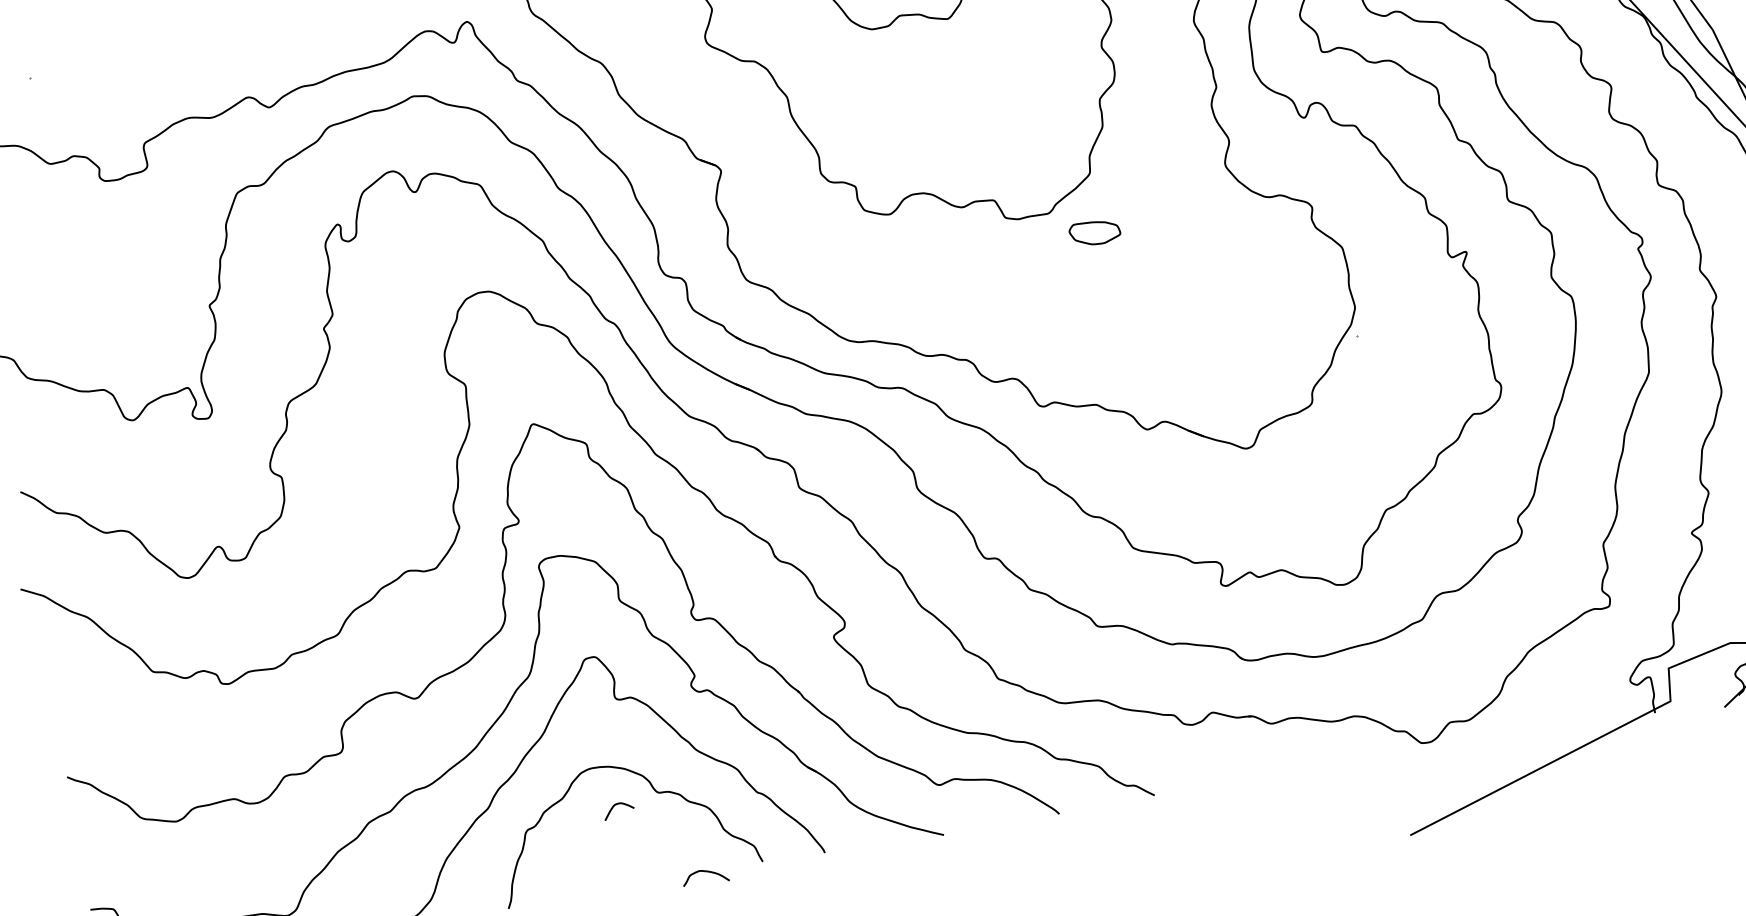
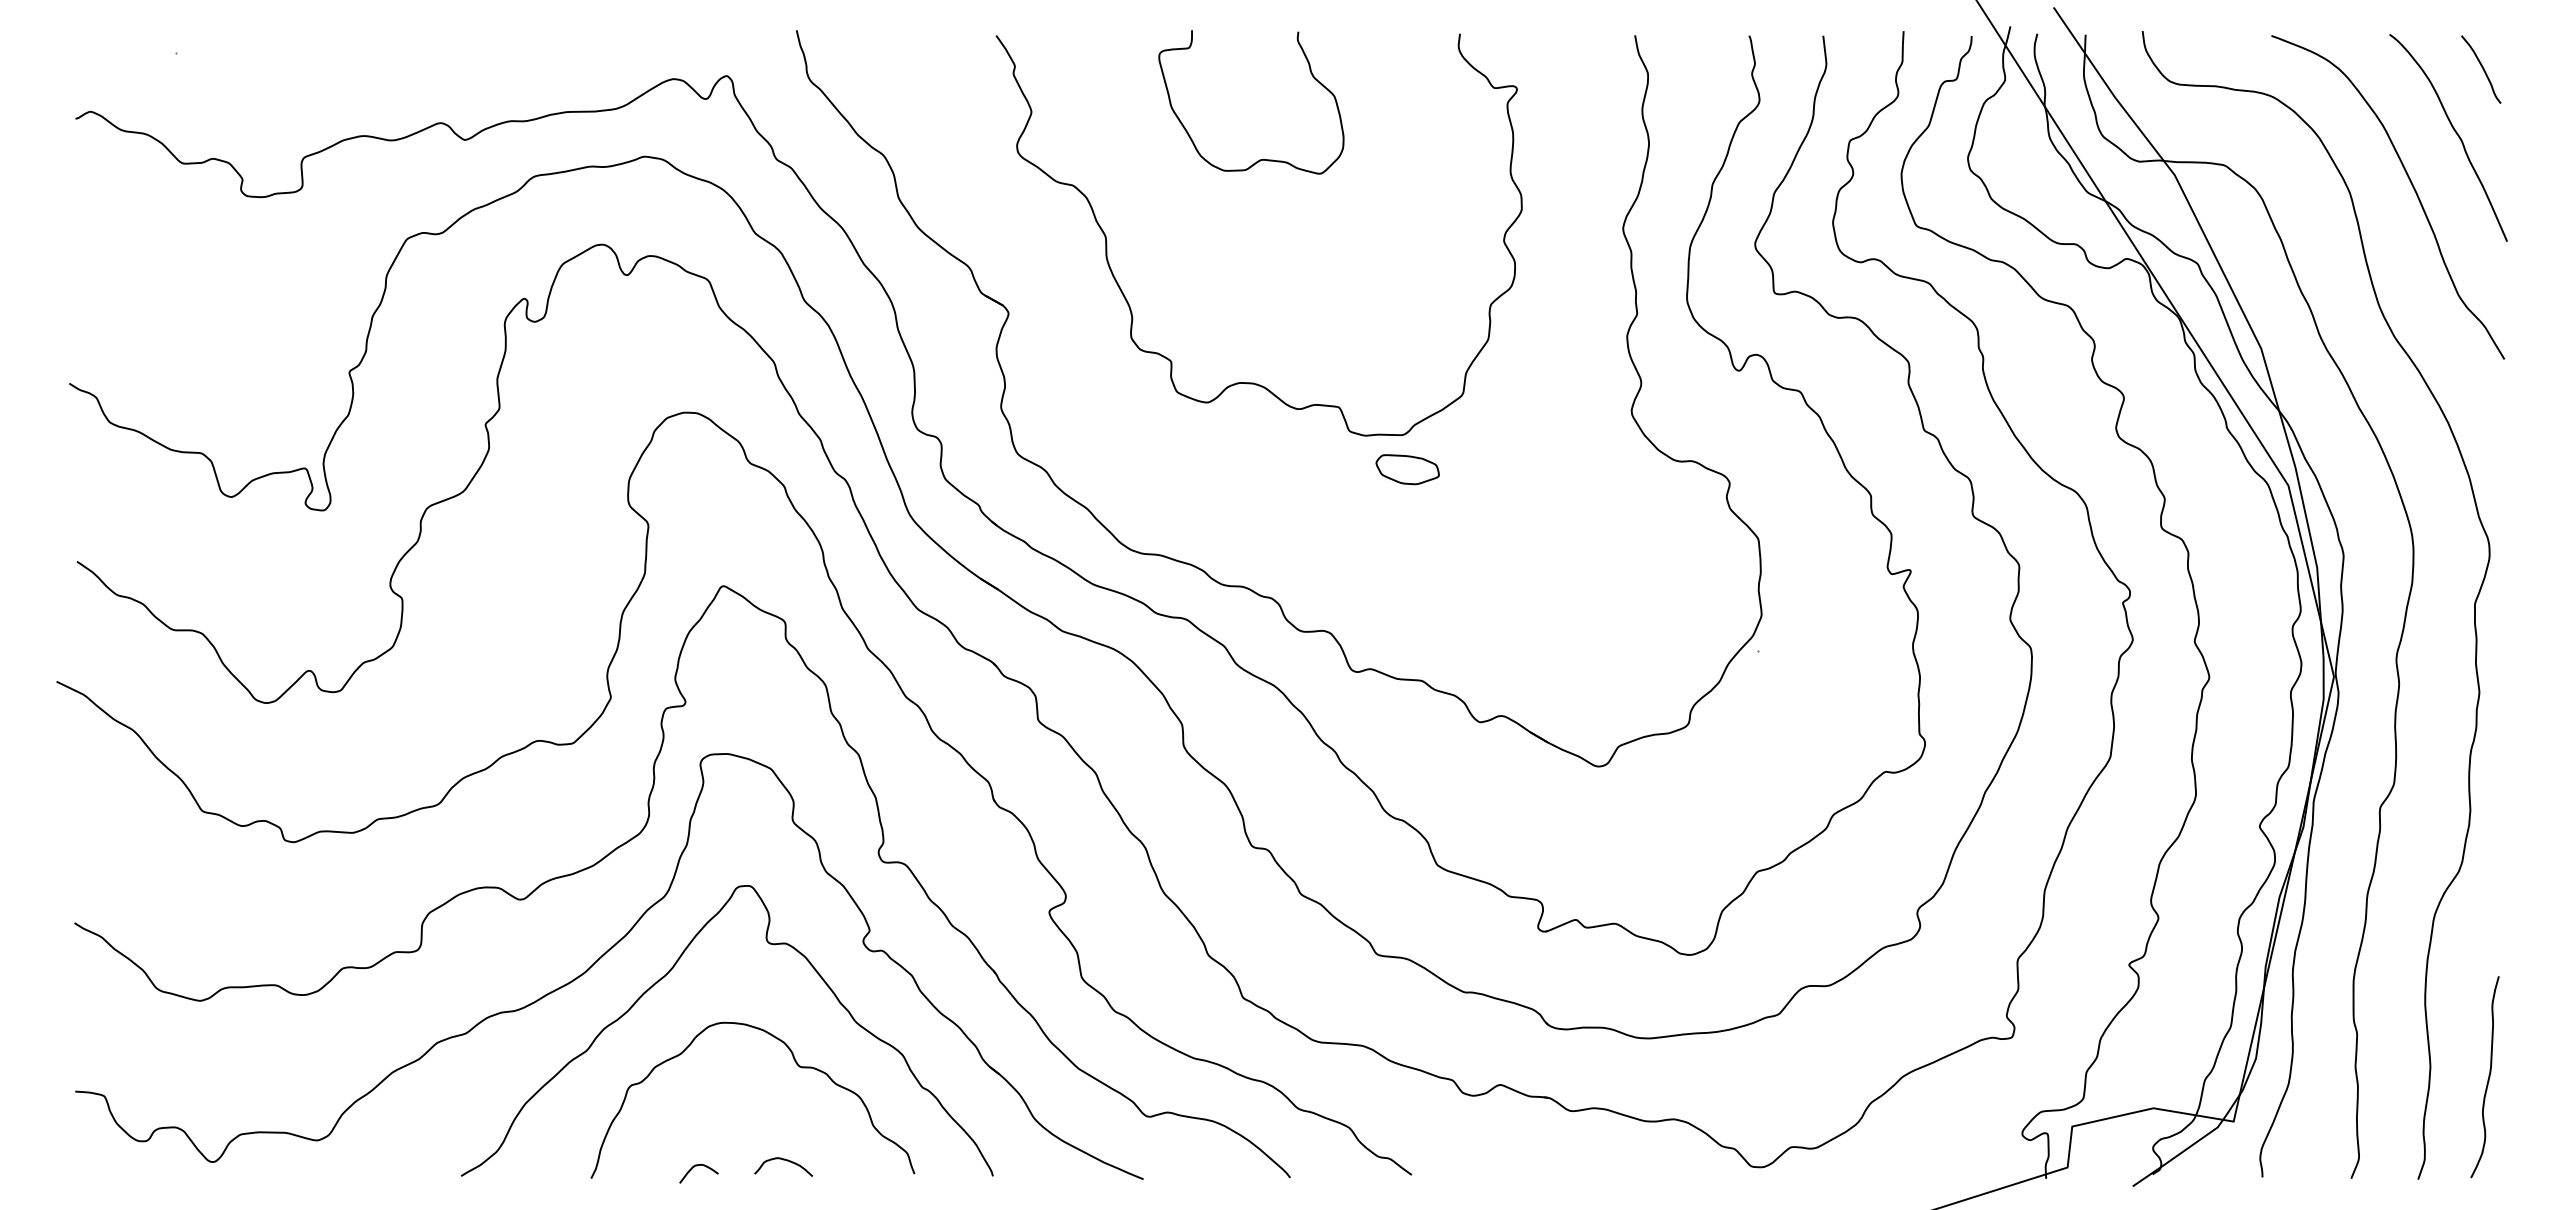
part: (1094, 232) -> (1407, 469), moved
curve: (616, 805) -> (697, 1166), moved
curve: (707, 872) -> (786, 1161), moved

